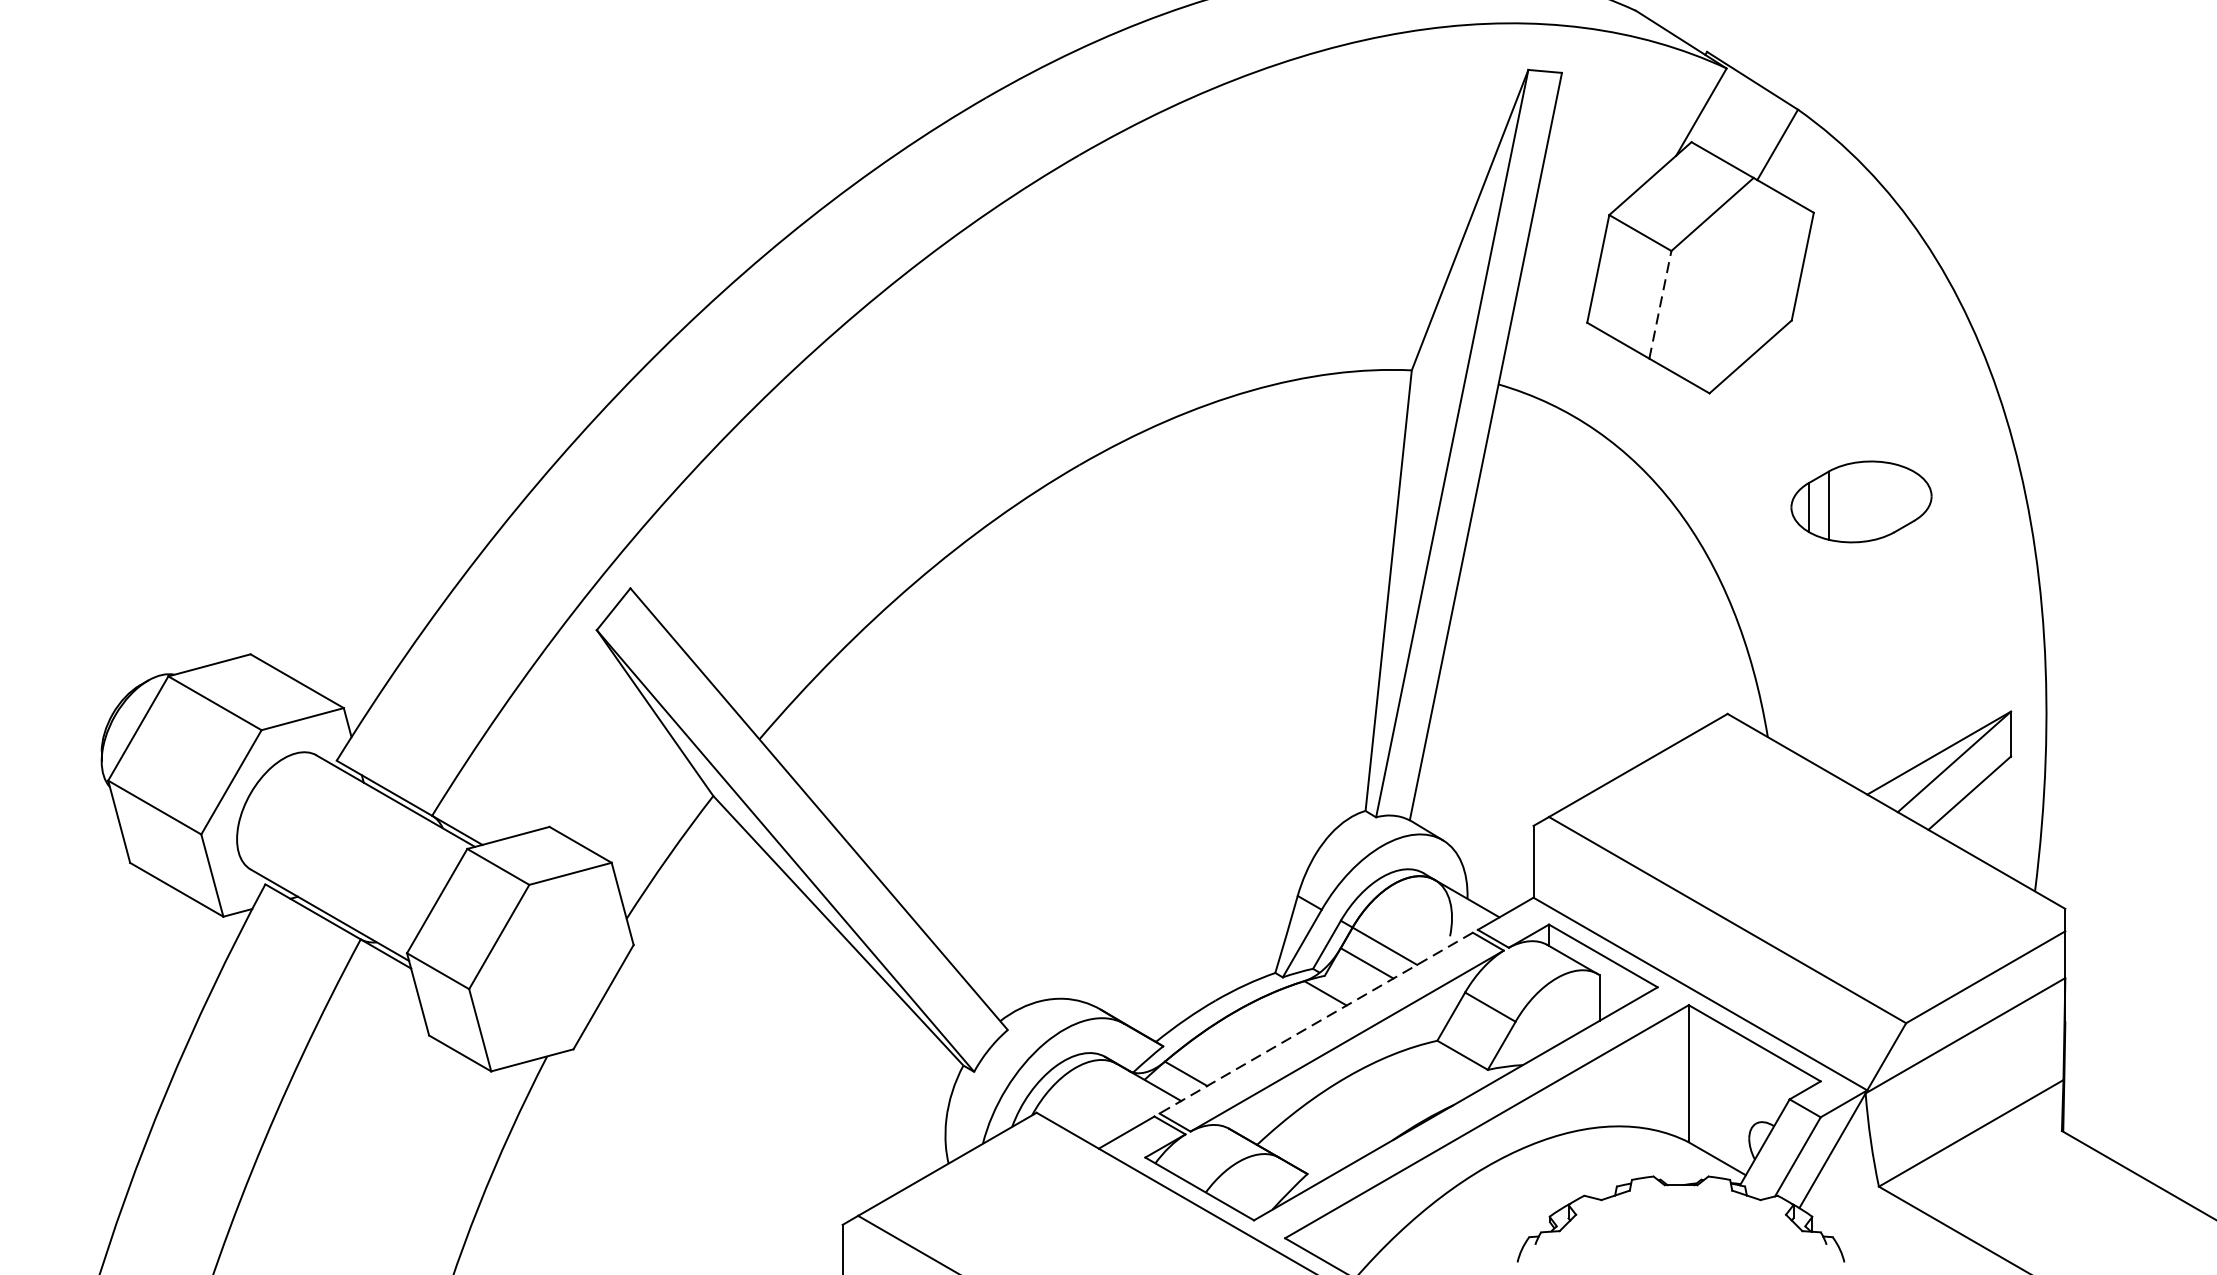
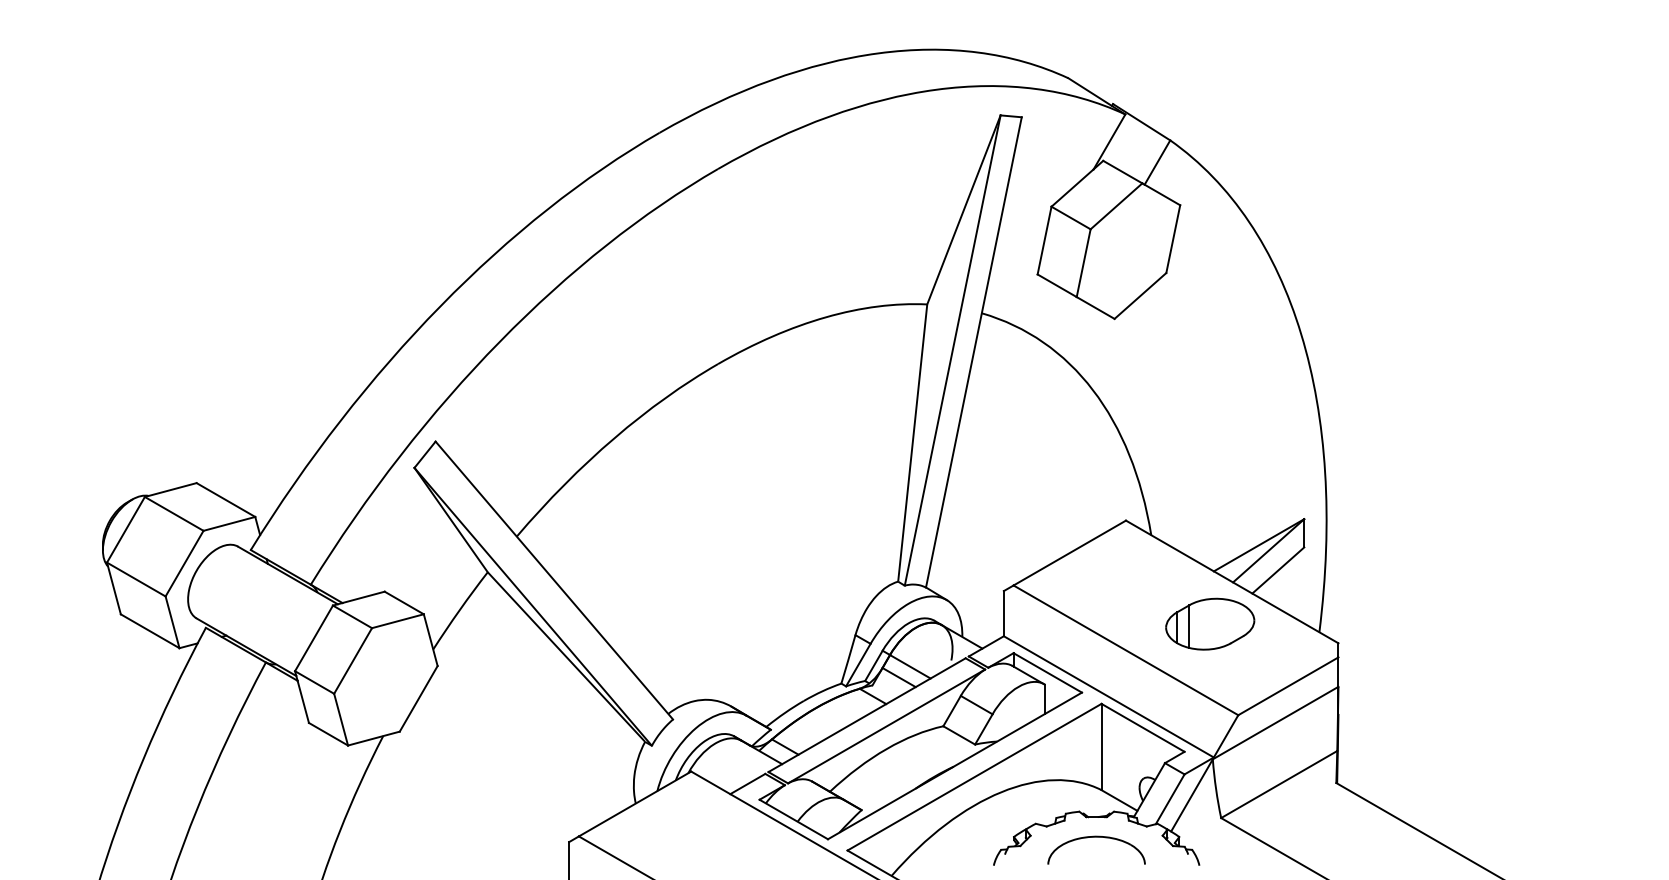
line: (1660, 305) -> (1083, 263), dashed -> solid
part: (1861, 500) -> (1210, 623), moved
line: (1316, 1023) -> (867, 715), dashed -> solid
part: (1680, 1217) -> (1096, 837), added

